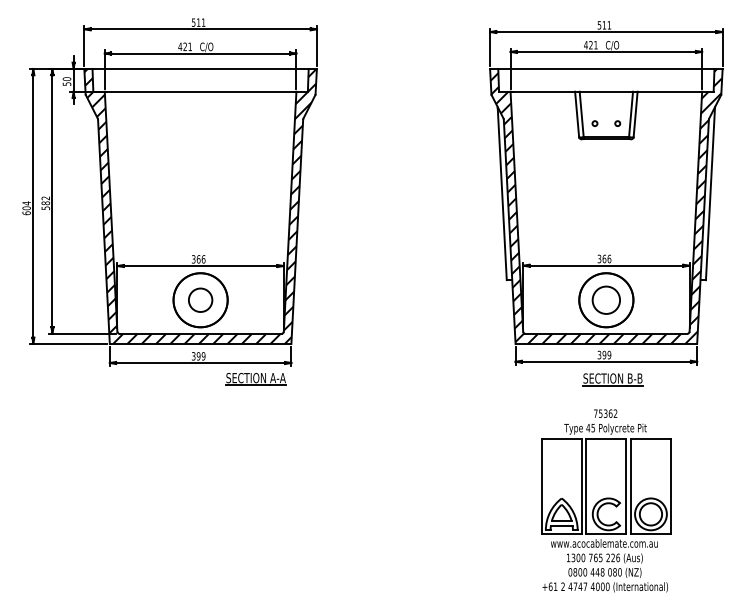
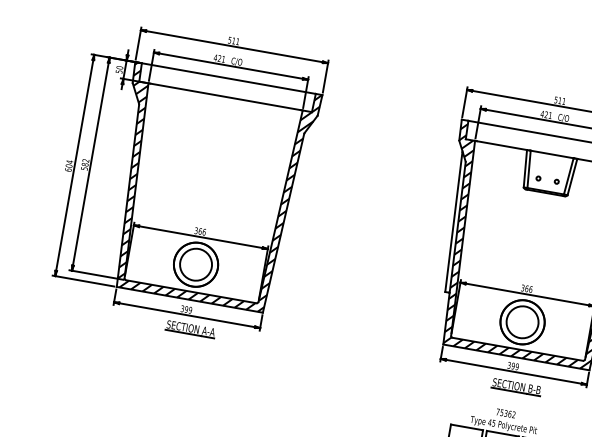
circle: (200, 299) -> (196, 264), size x1.67
circle: (605, 299) -> (521, 321), size x1.43
part: (255, 379) -> (190, 329), moved

